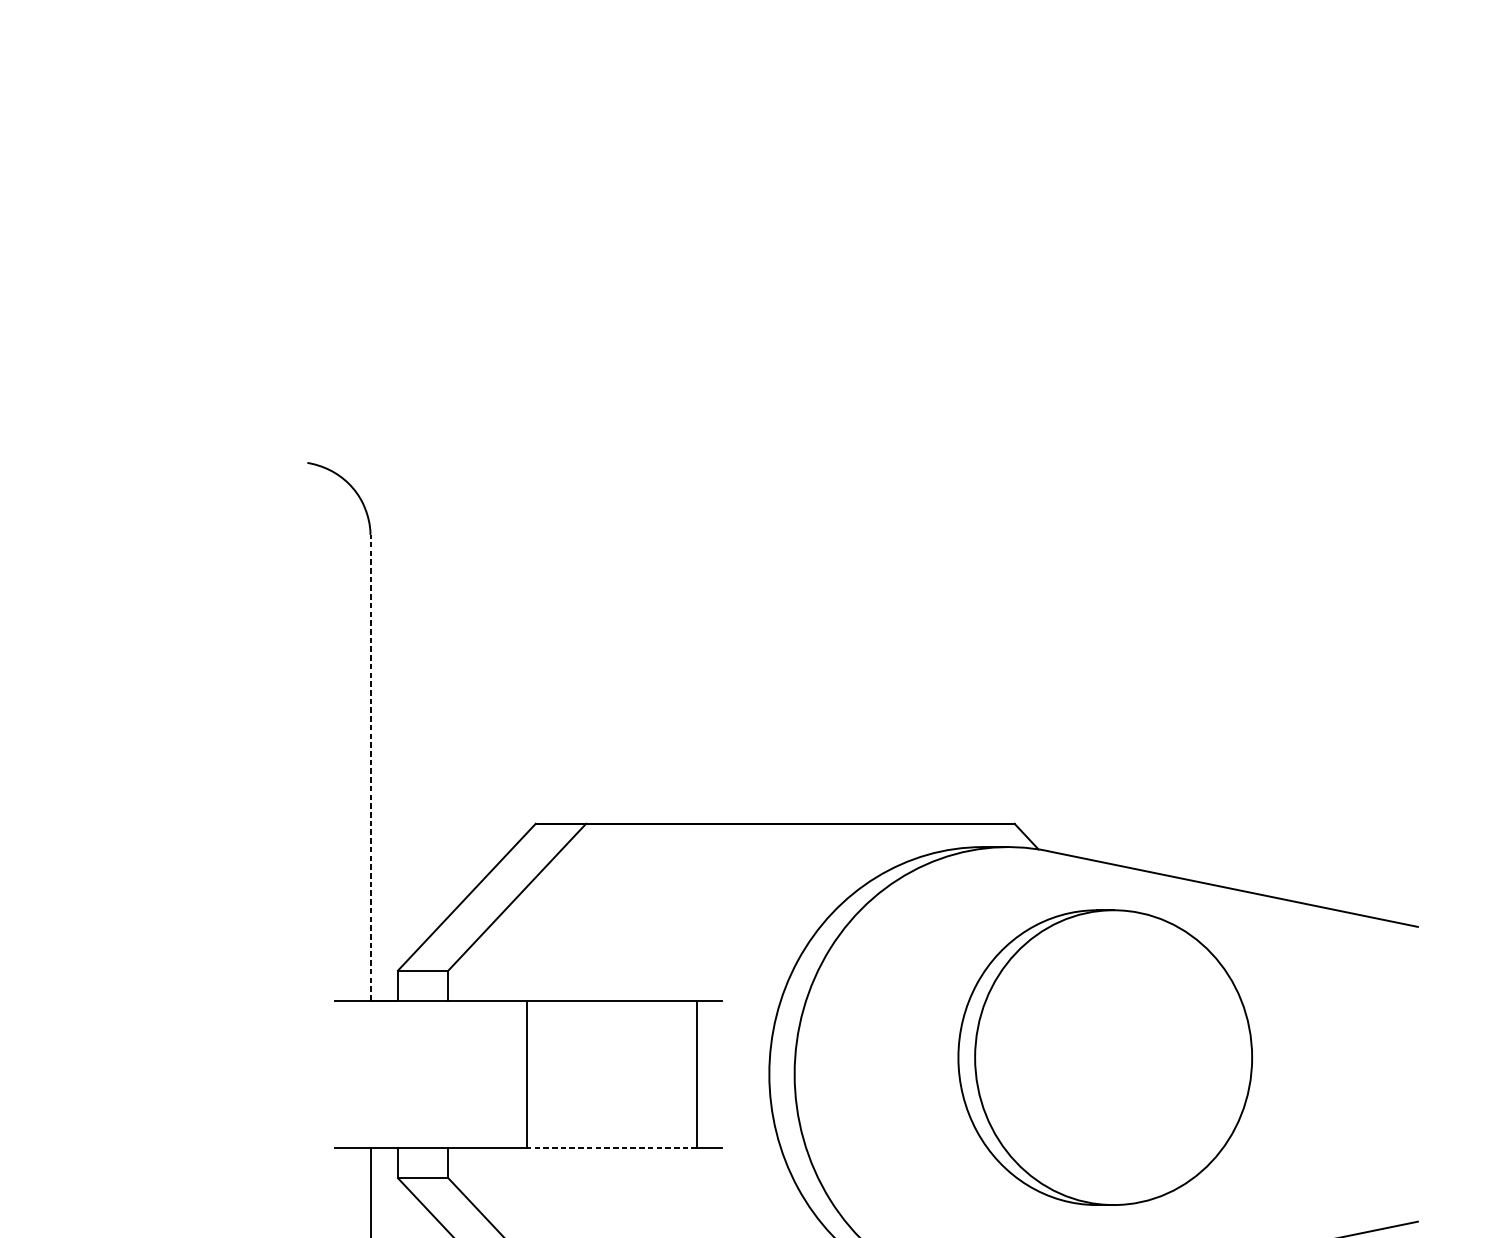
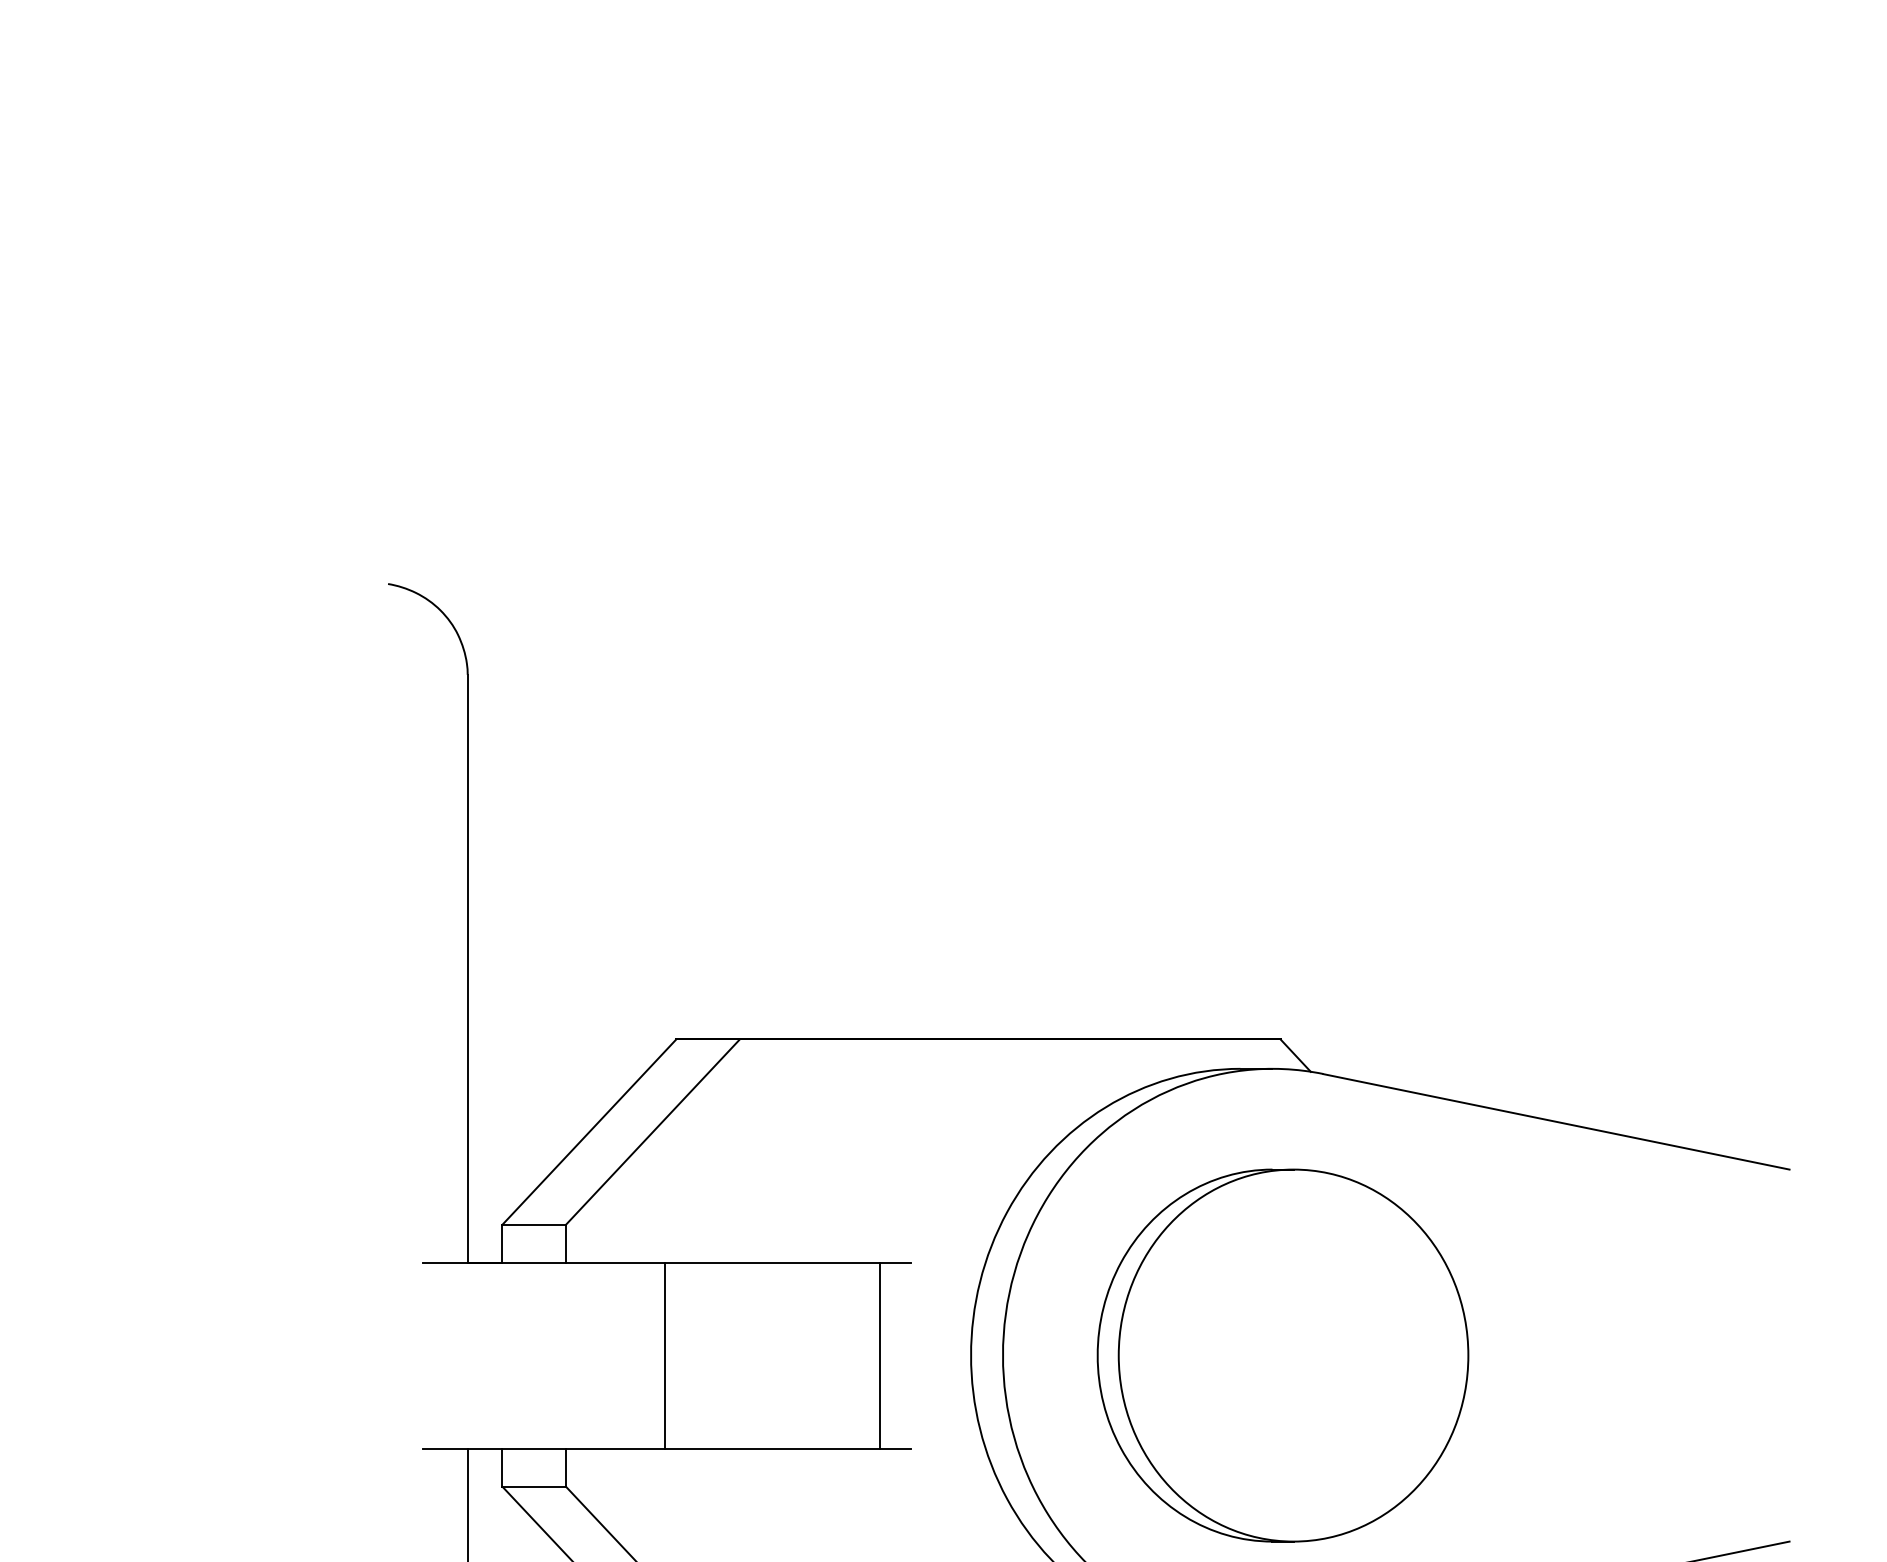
line: (370, 767) -> (467, 968), dashed -> solid
part: (1104, 1057) -> (1282, 1355), moved
line: (611, 1147) -> (771, 1448), dashed -> solid

